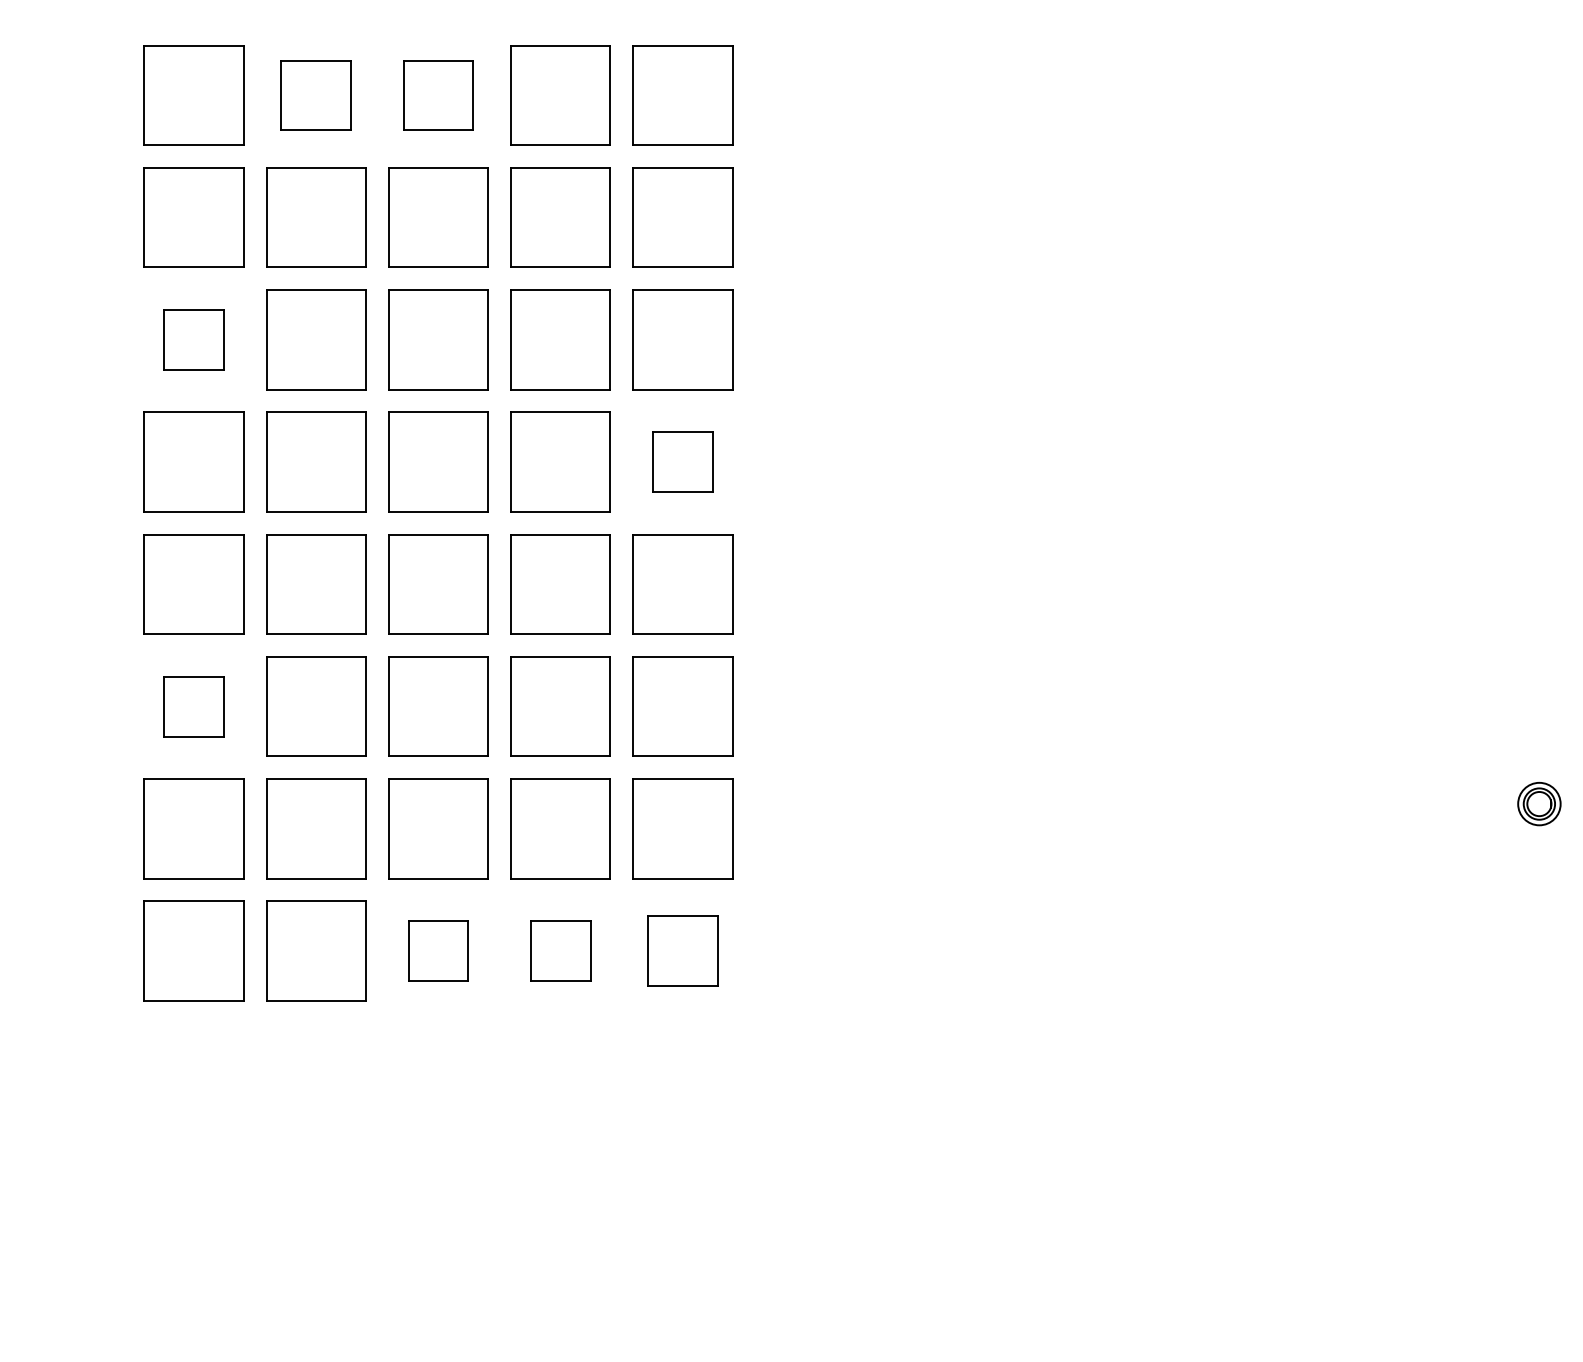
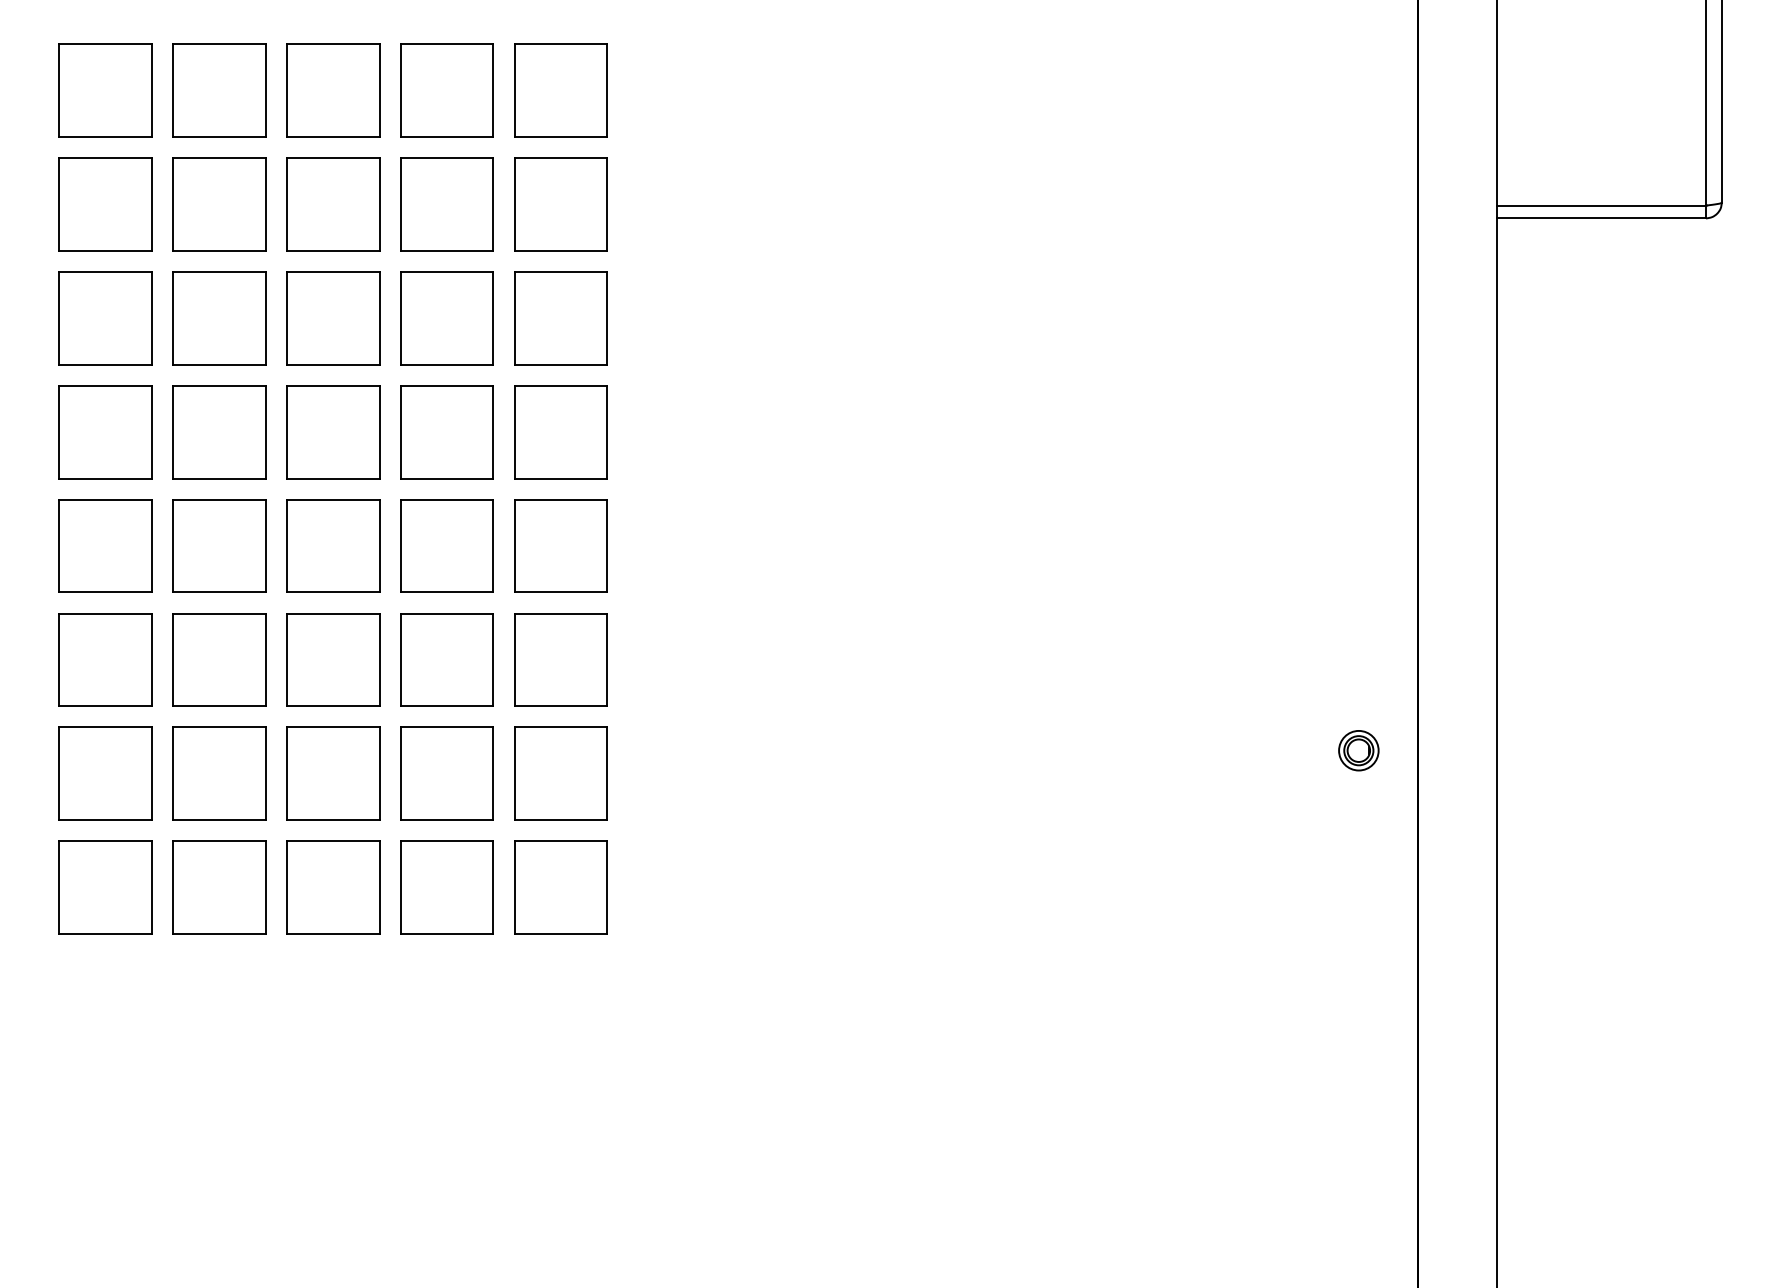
part: (316, 95) -> (219, 90), size x1.43
part: (438, 95) -> (333, 90), size x1.43
part: (194, 340) -> (105, 318), size x1.67
part: (682, 462) -> (560, 432), size x1.67
part: (194, 706) -> (105, 659), size x1.67
part: (438, 950) -> (333, 887), size x1.67
part: (560, 950) -> (446, 887), size x1.67
part: (682, 950) -> (560, 887), size x1.43

